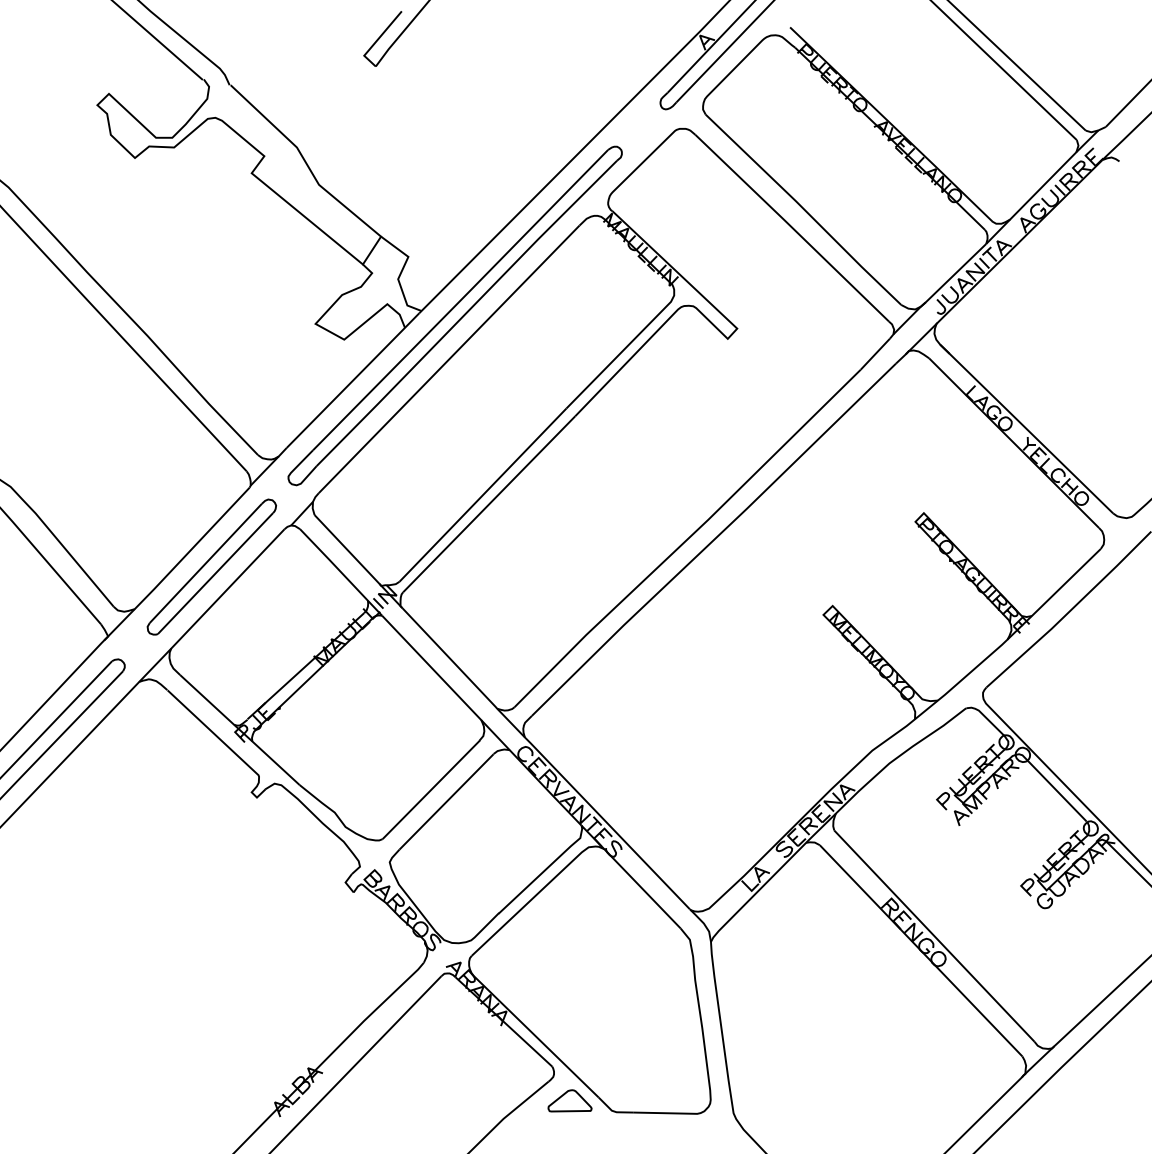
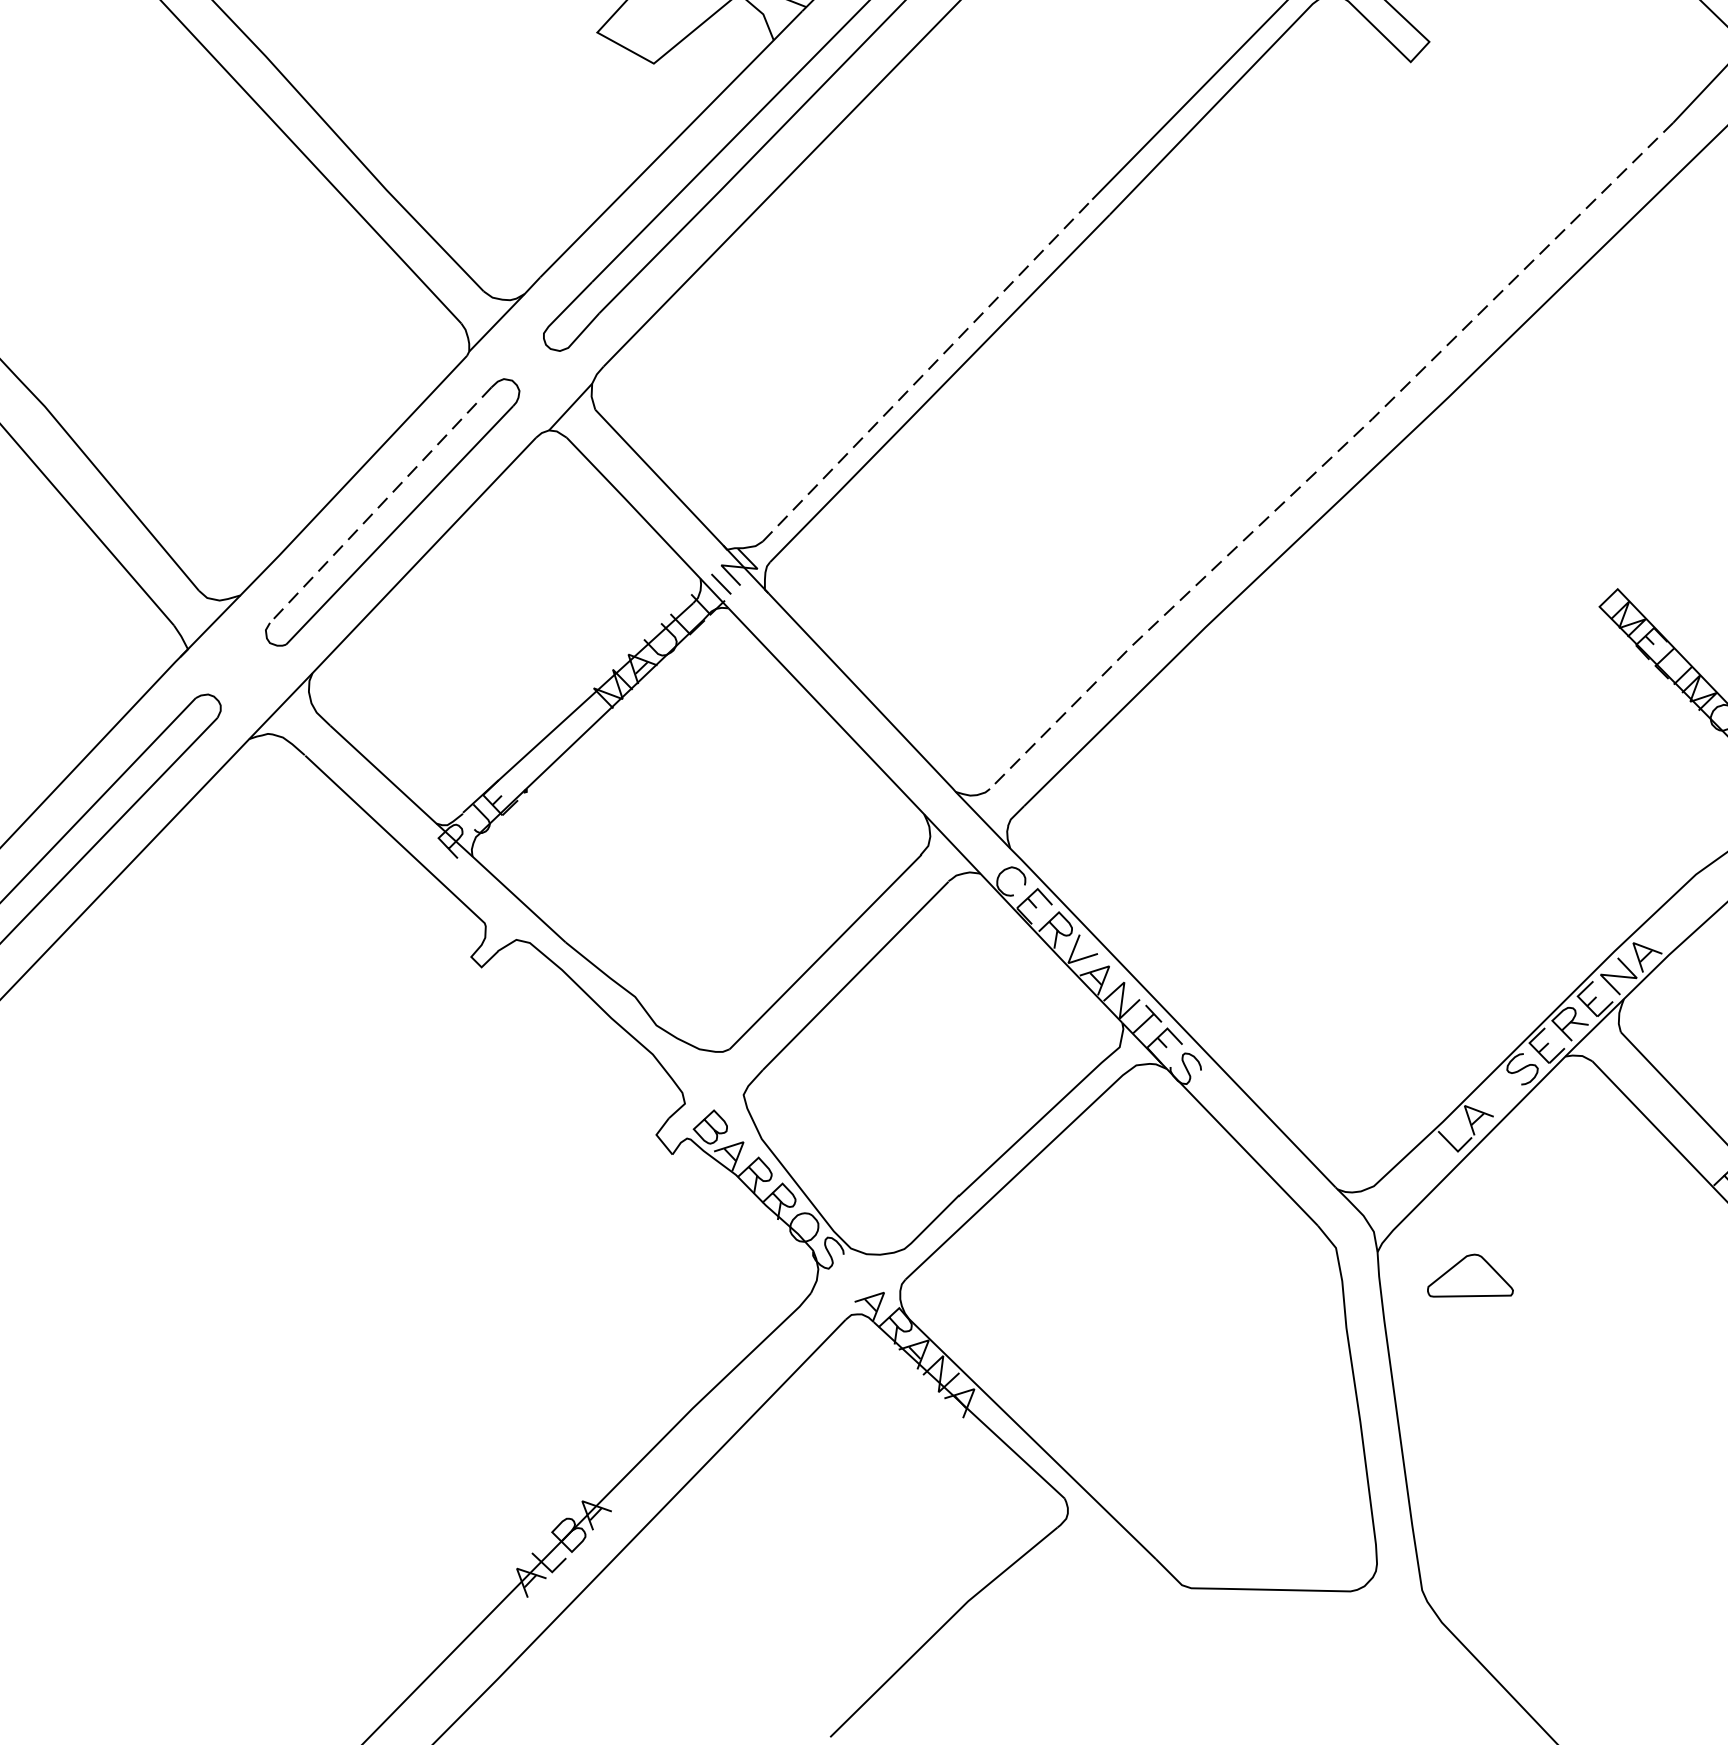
line: (483, 494) -> (928, 369), solid -> dashed
line: (688, 538) -> (1333, 456), solid -> dashed
line: (205, 563) -> (380, 505), solid -> dashed
part: (569, 1100) -> (1469, 1274), moved

